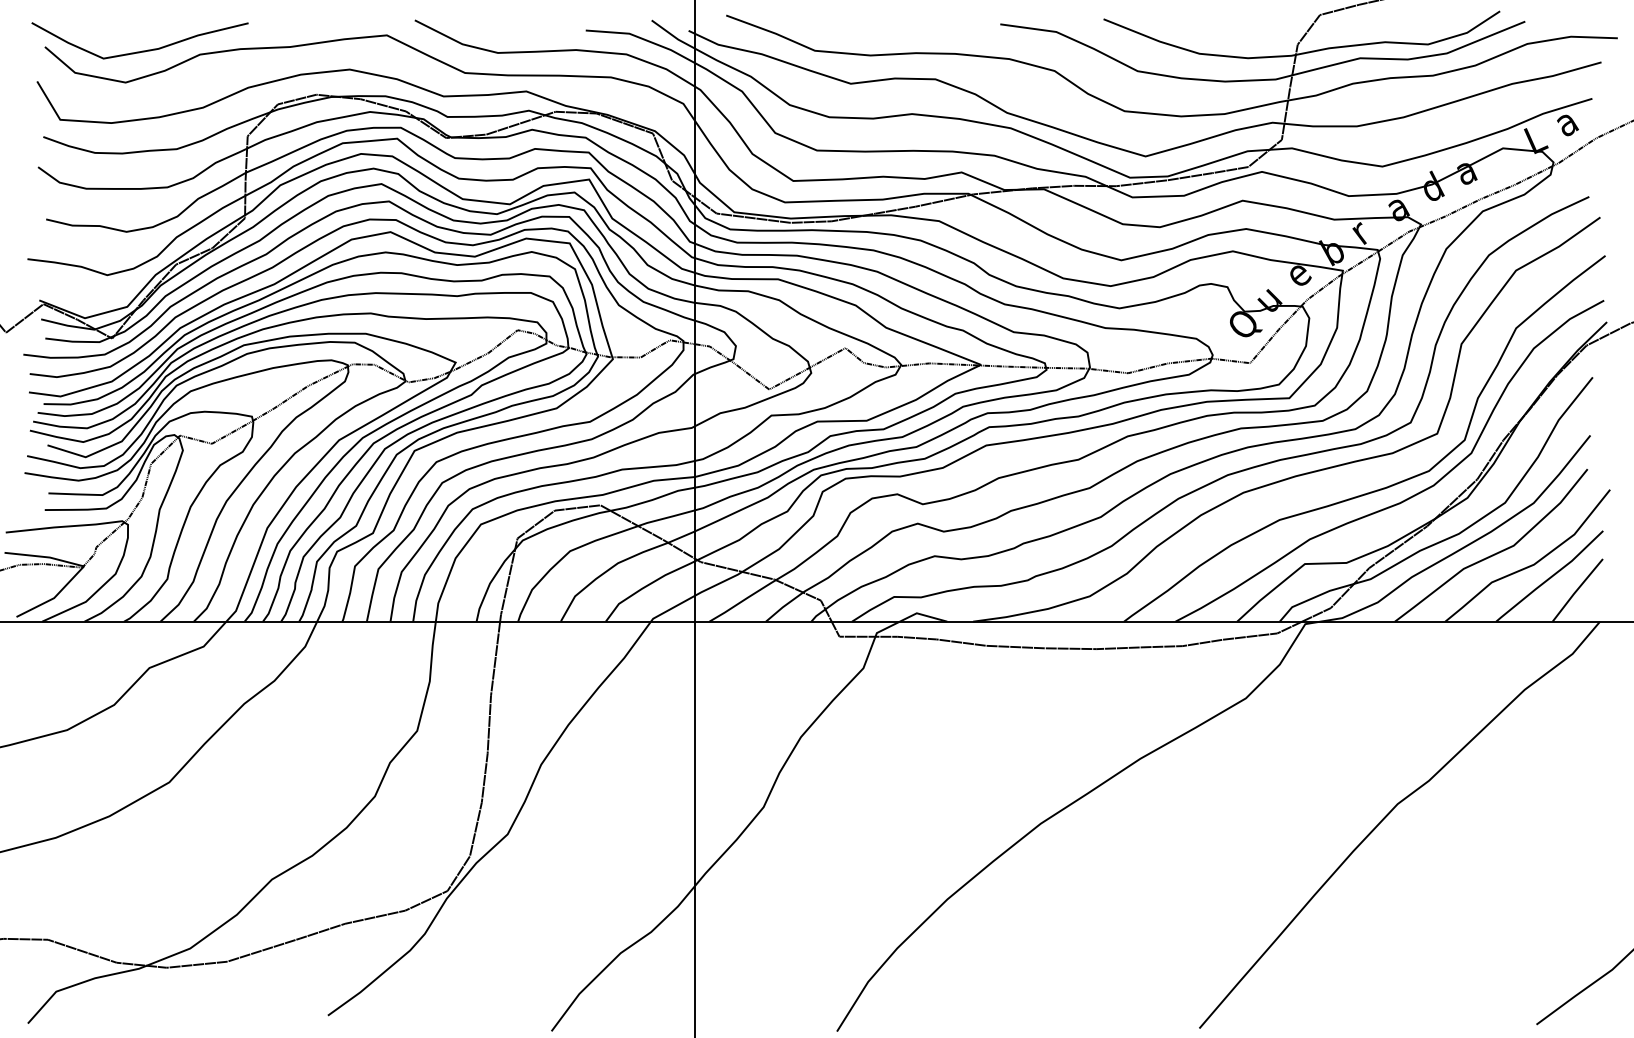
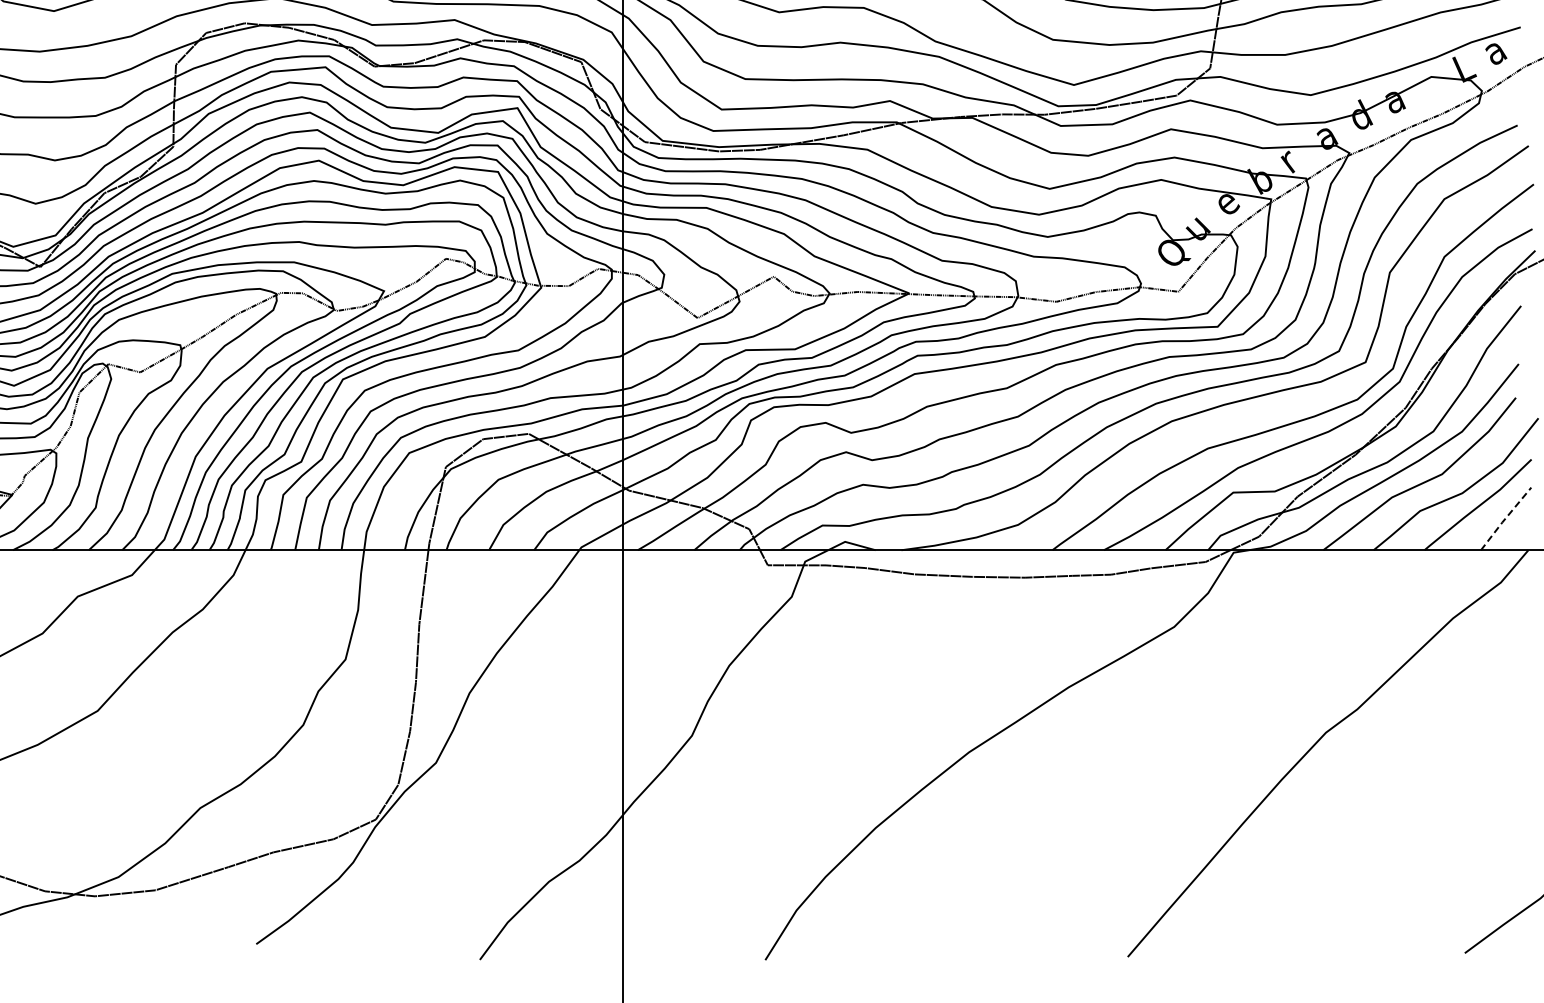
line: (1577, 590) -> (1505, 519), solid -> dashed

